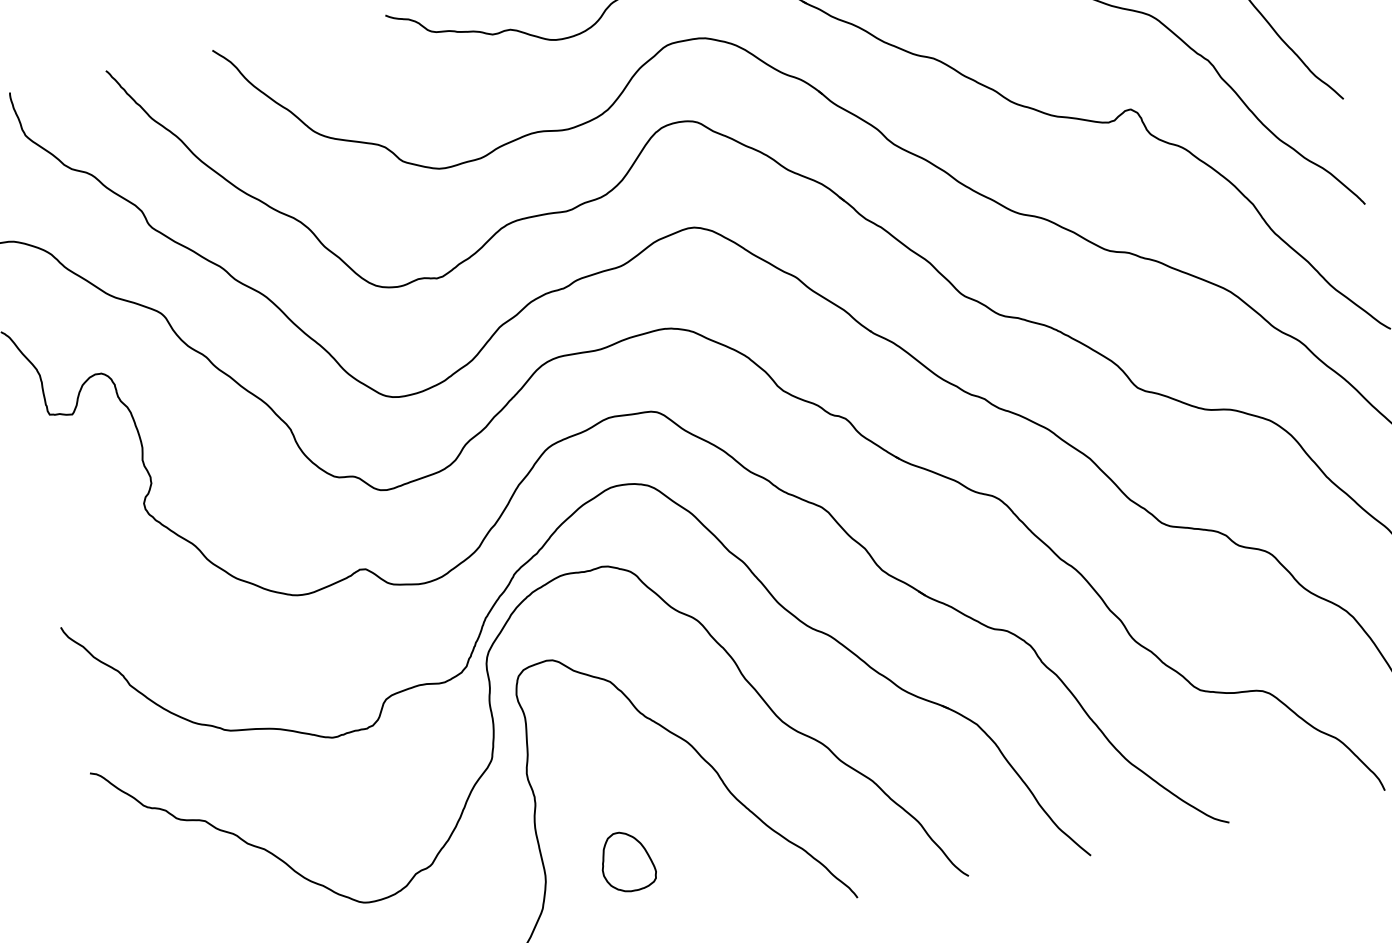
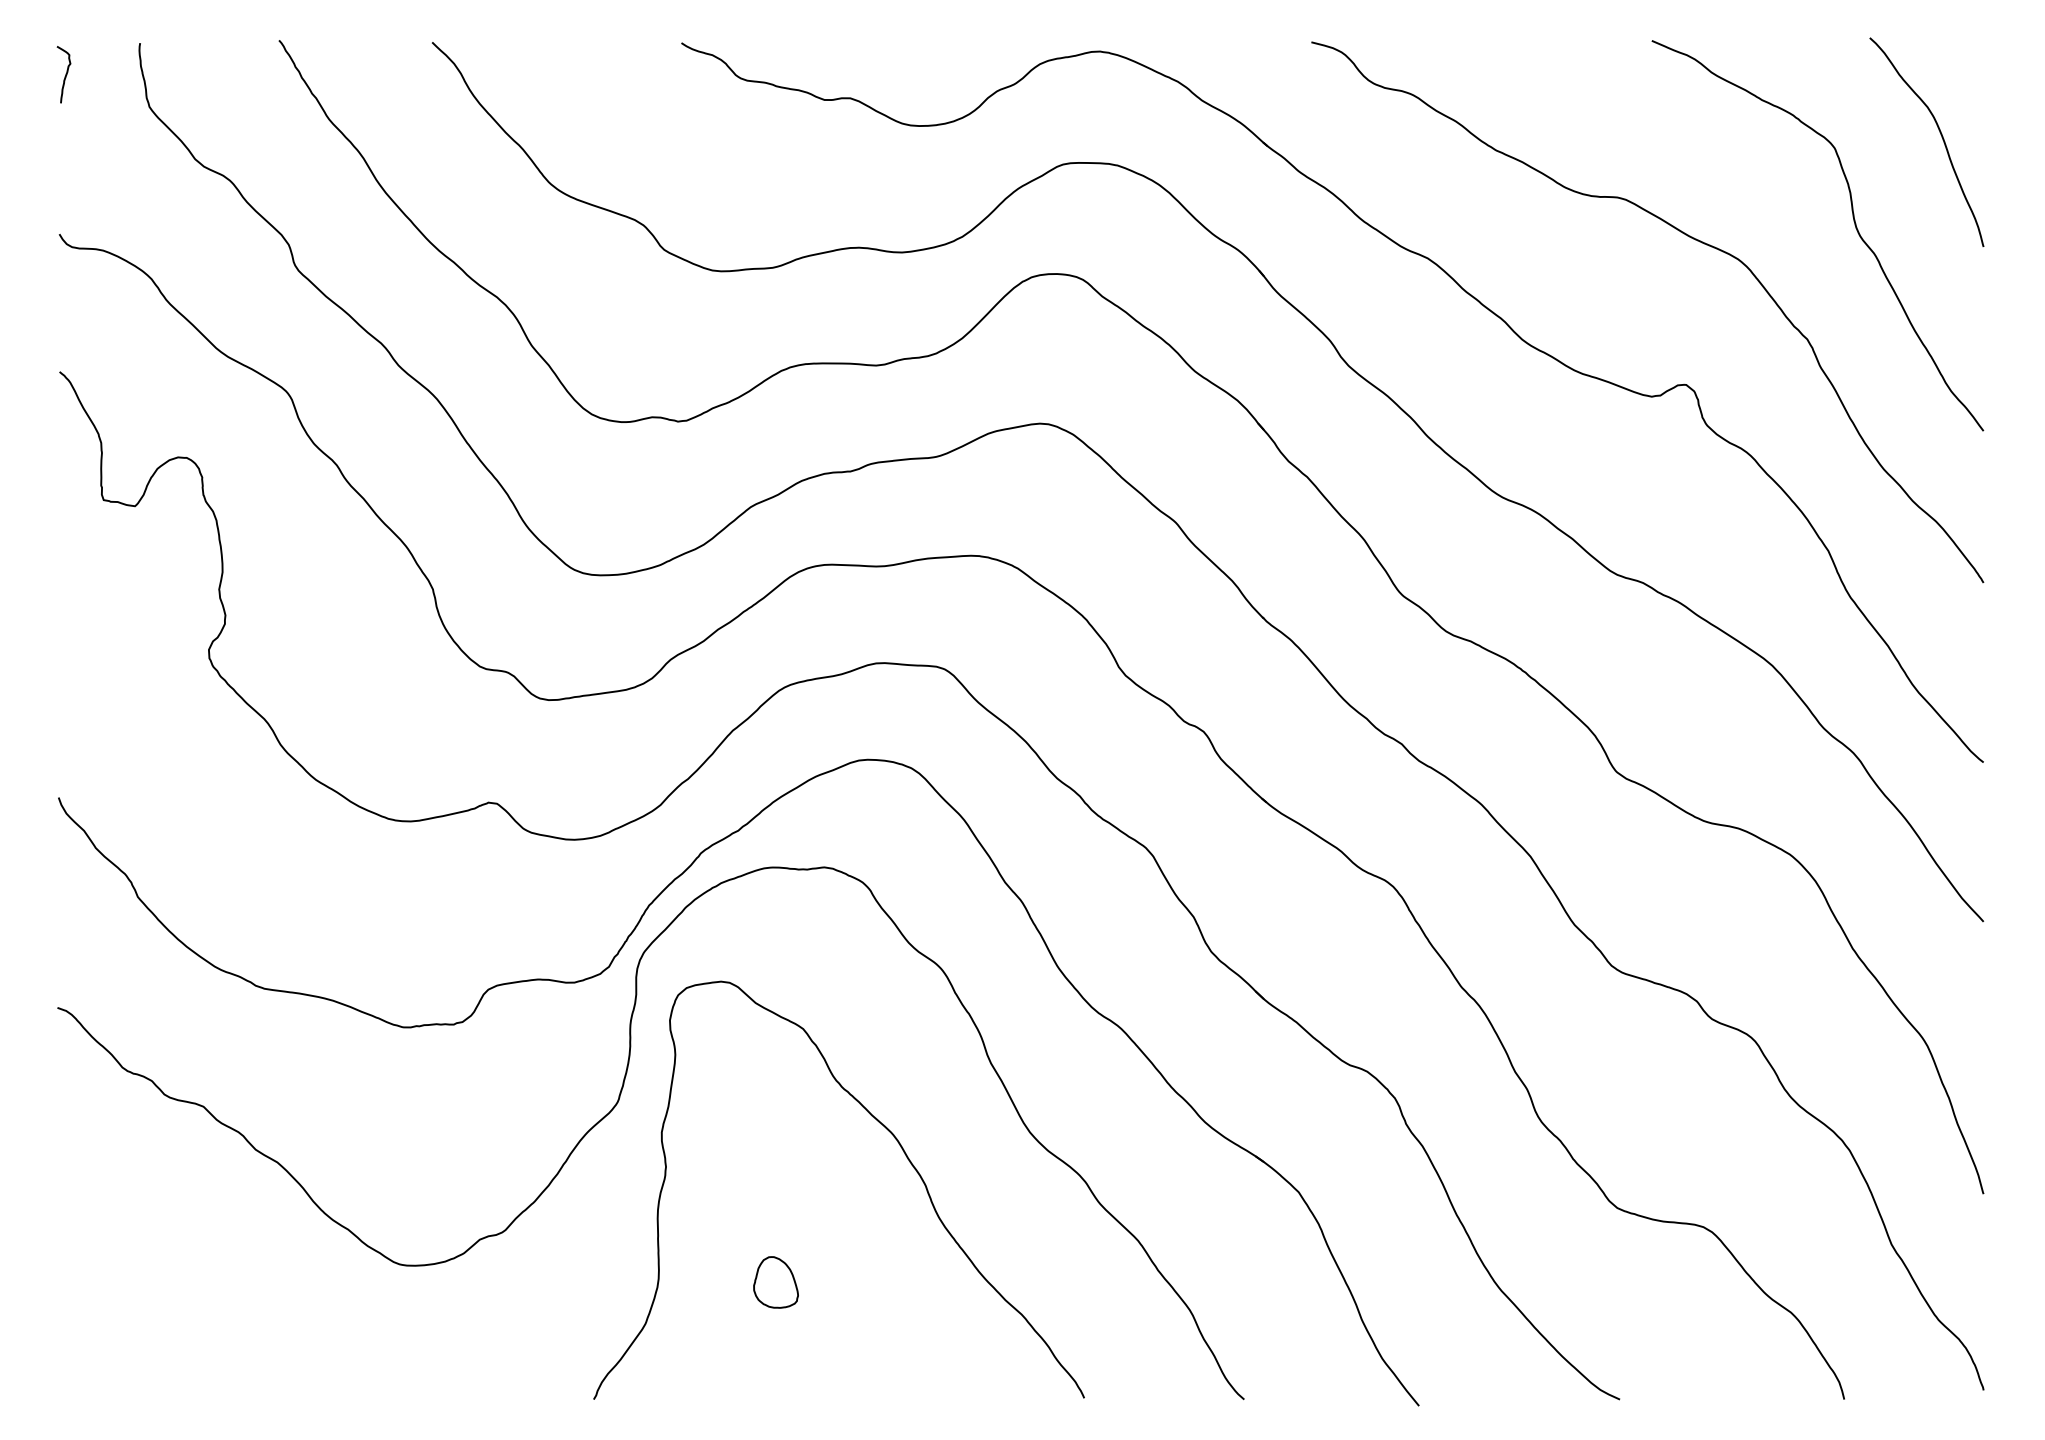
part: (627, 861) -> (775, 1282), size x0.6

